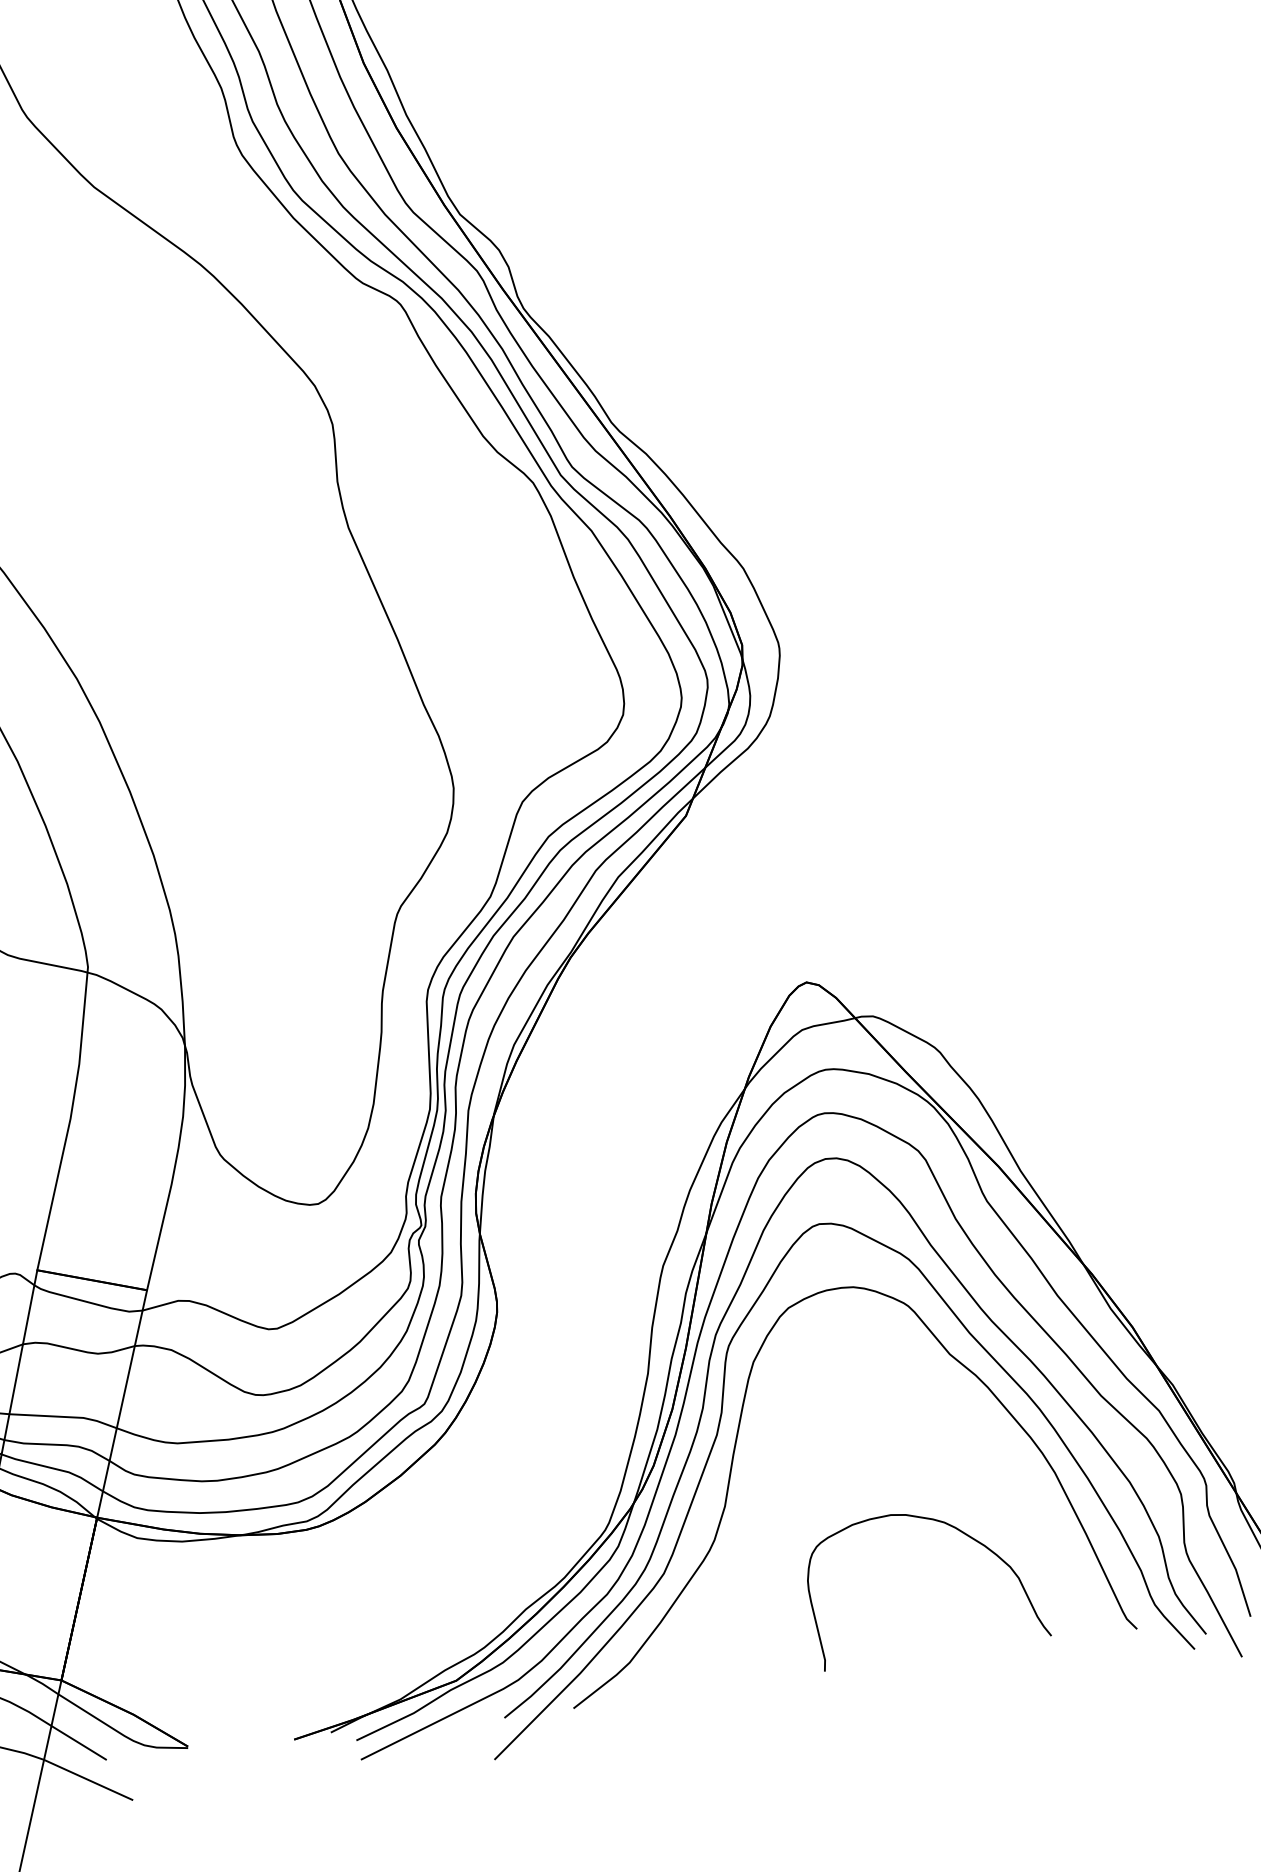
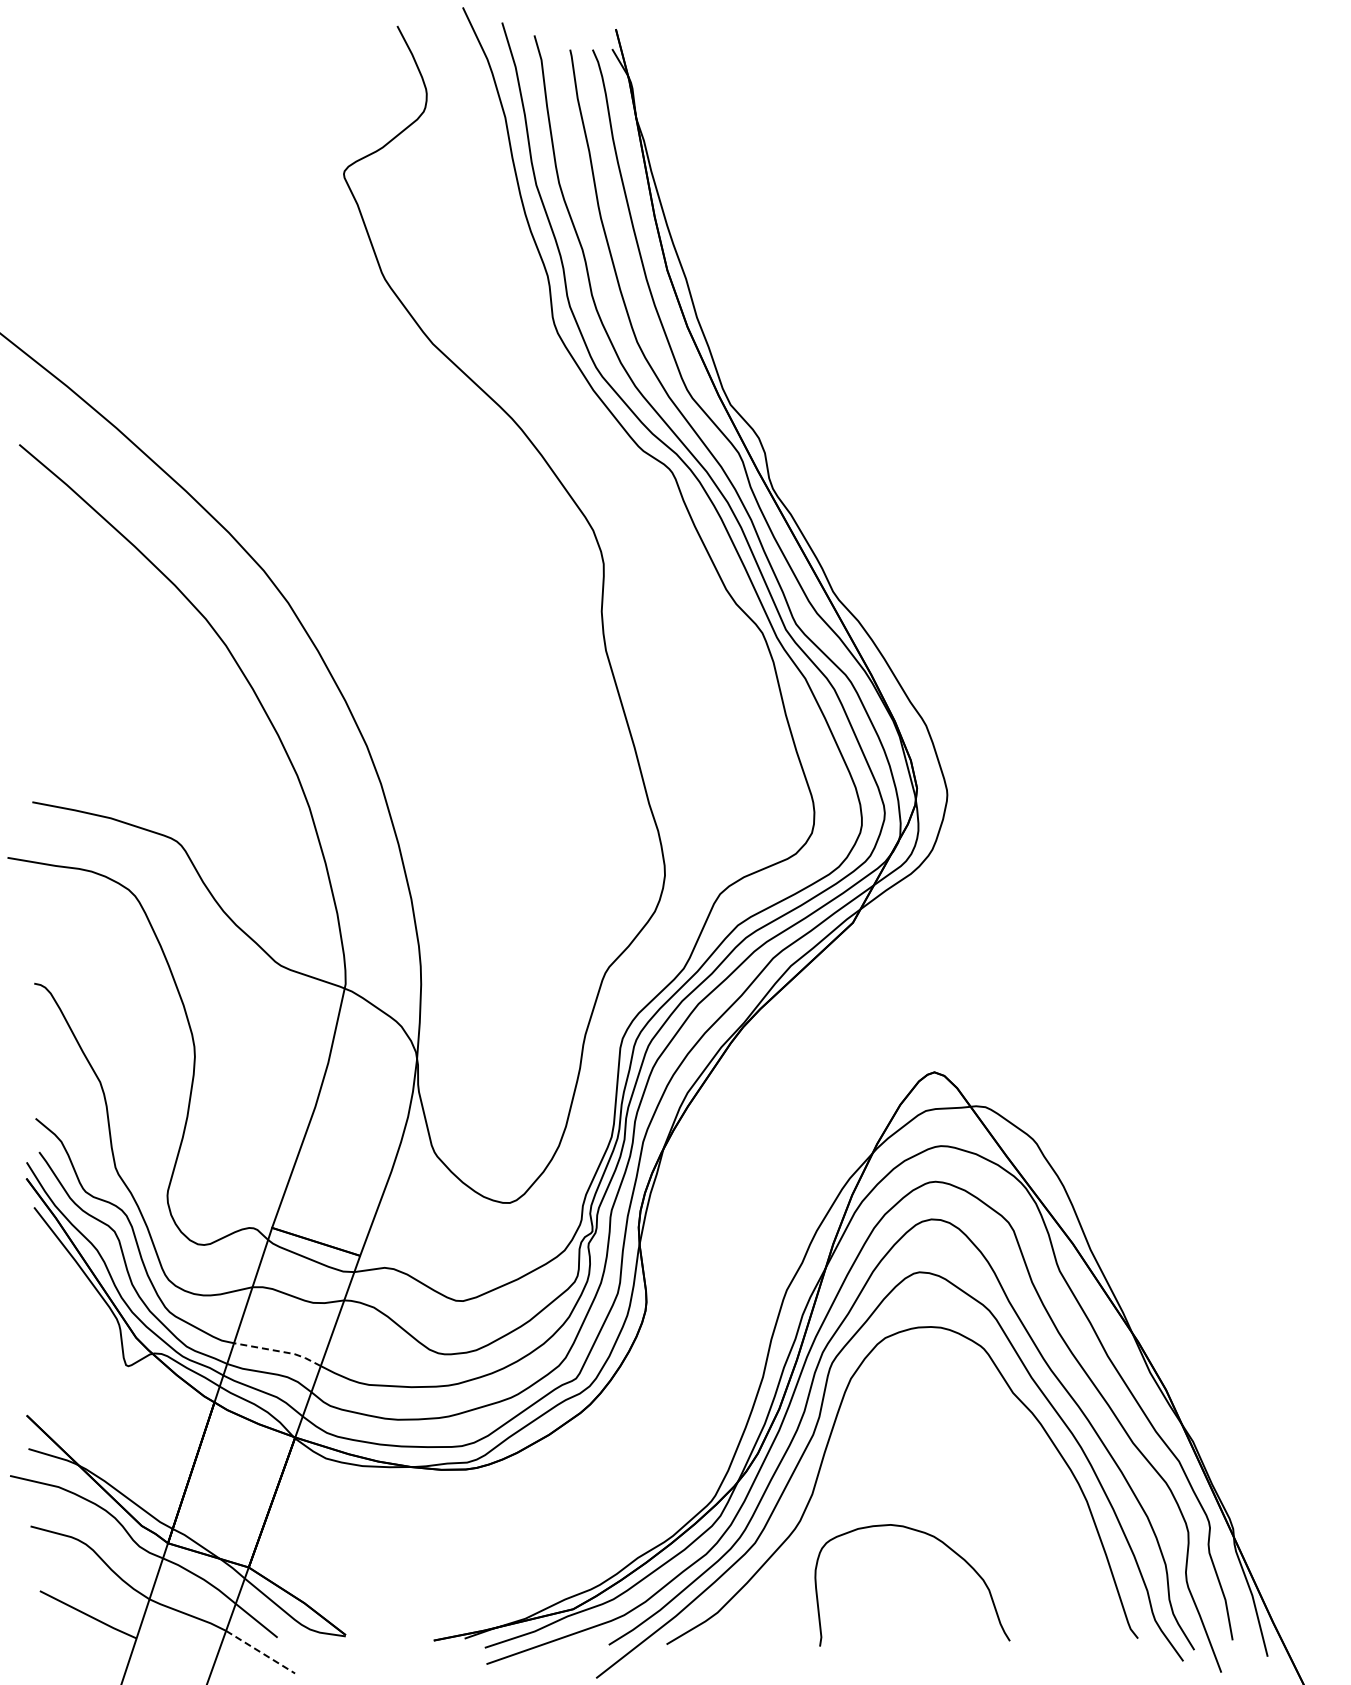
line: (65, 1417) -> (279, 1351), solid -> dashed
curve: (957, 1530) -> (943, 1544), moved
line: (88, 1780) -> (260, 1652), solid -> dashed

